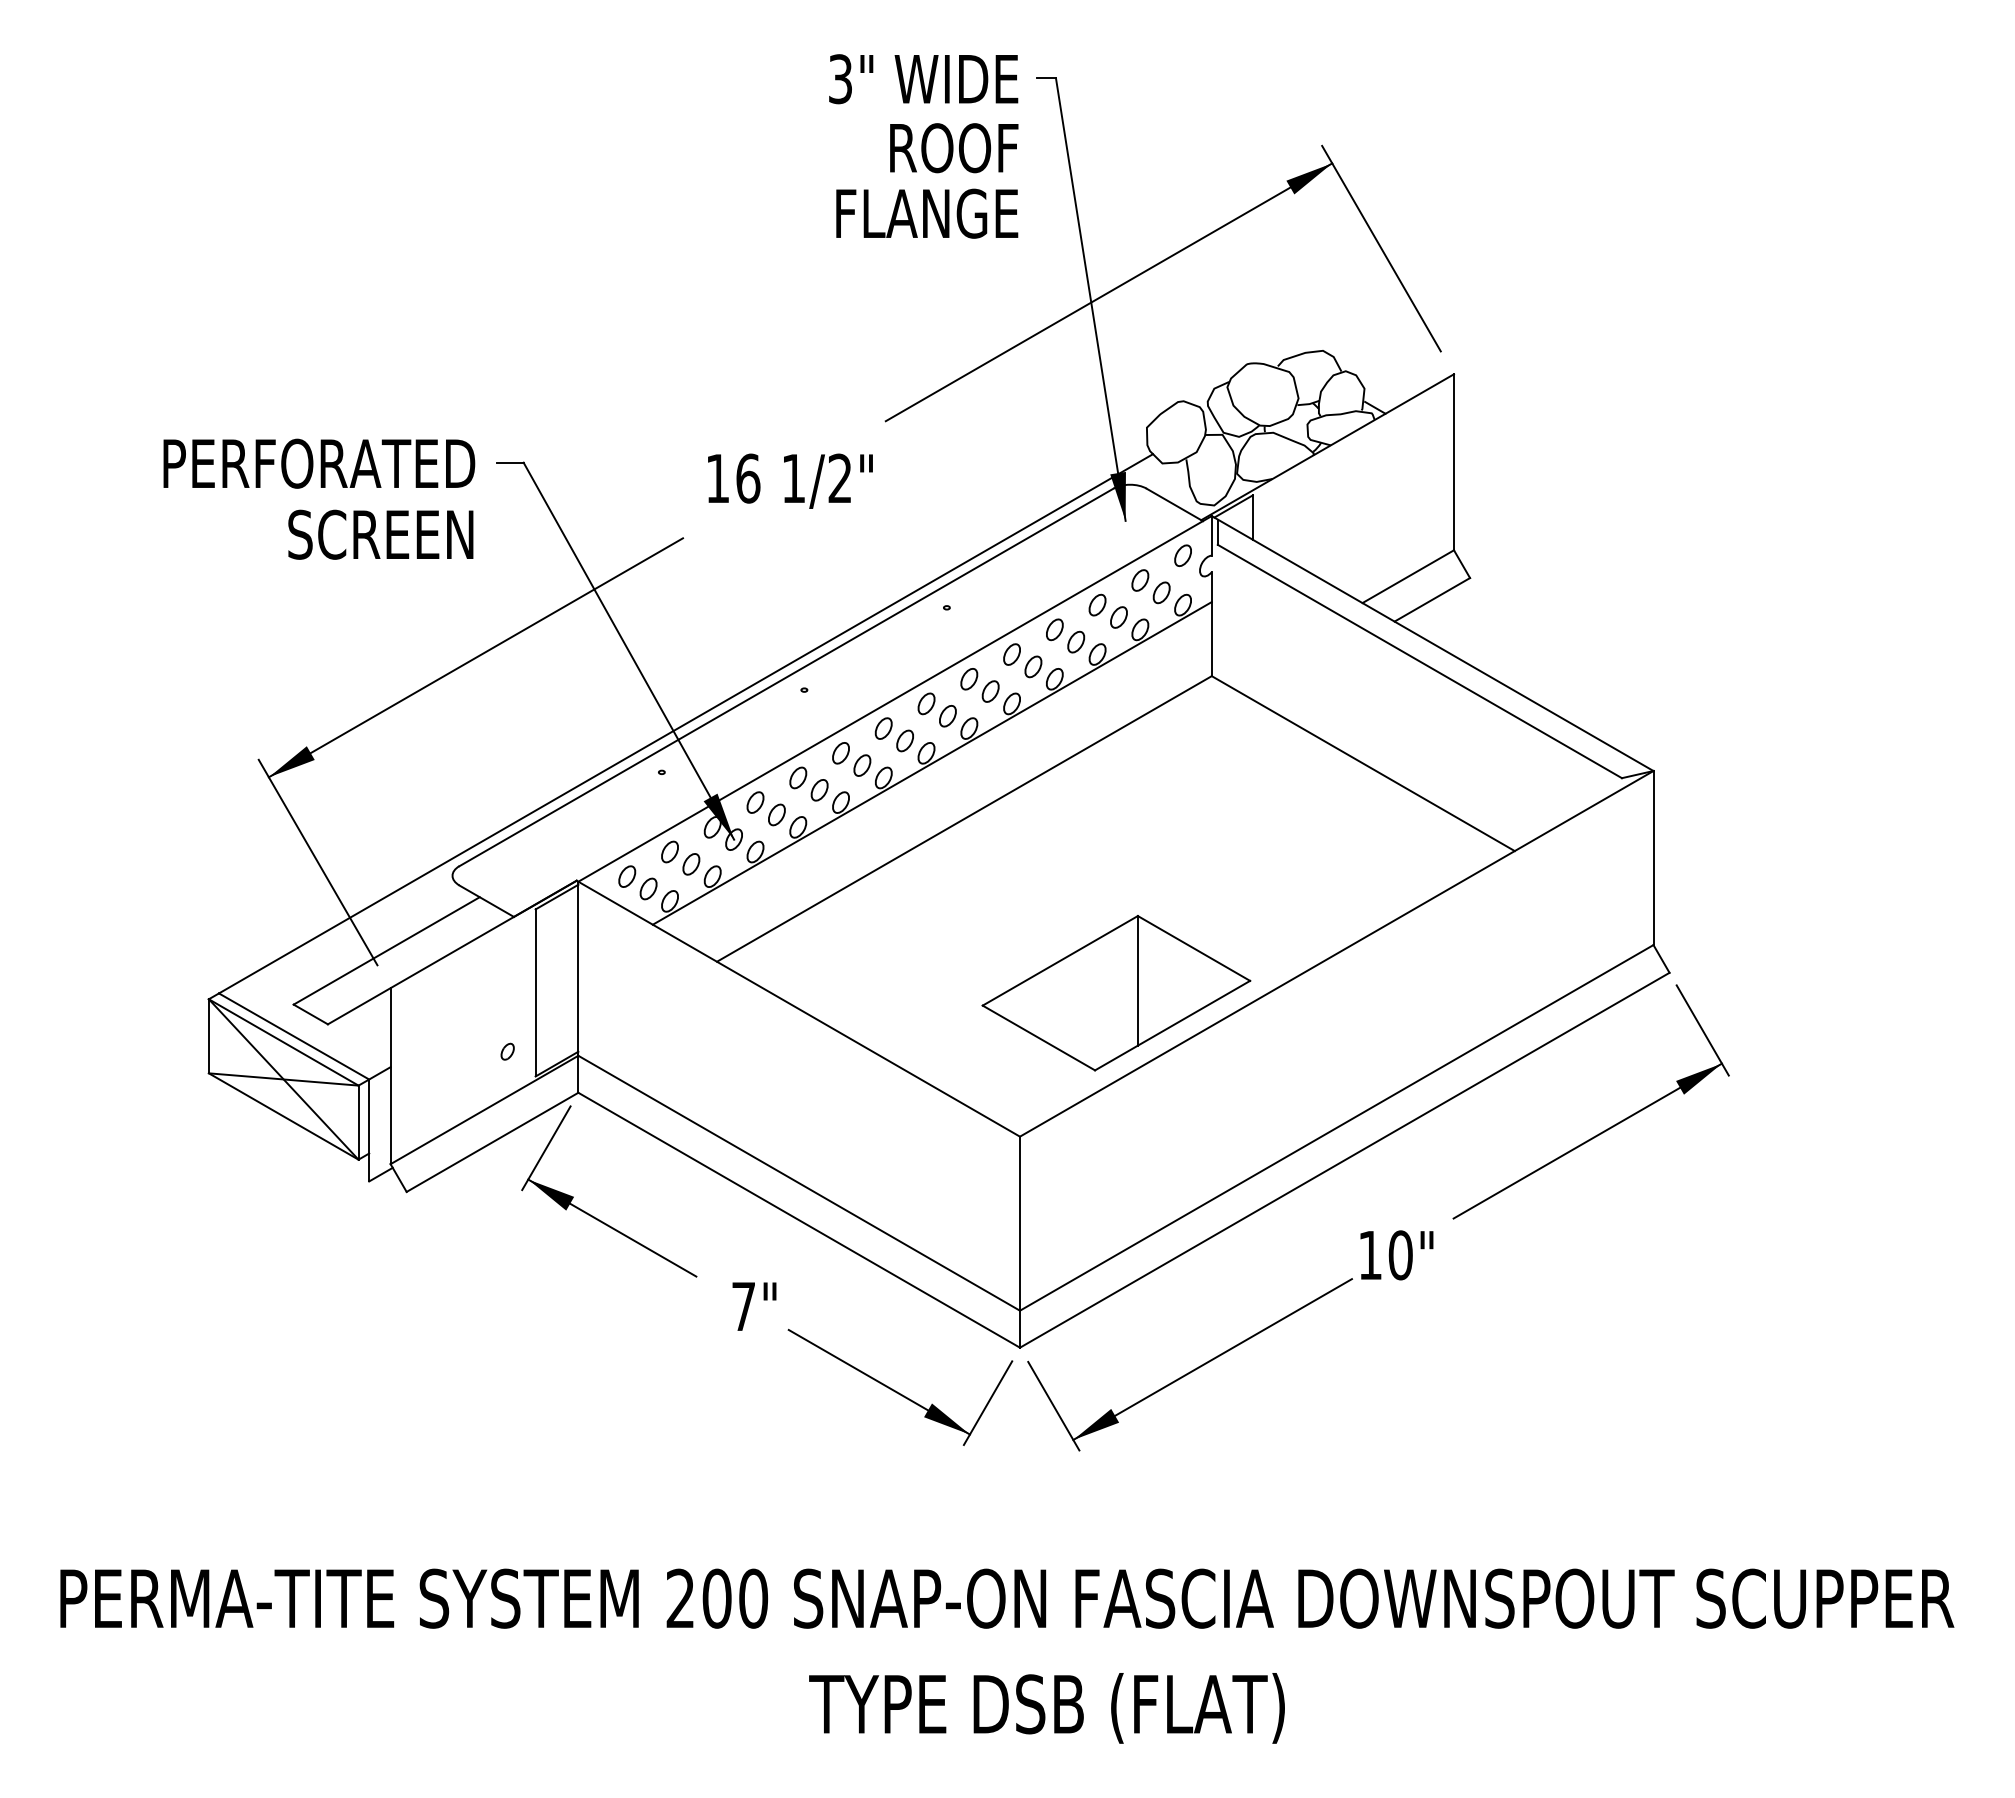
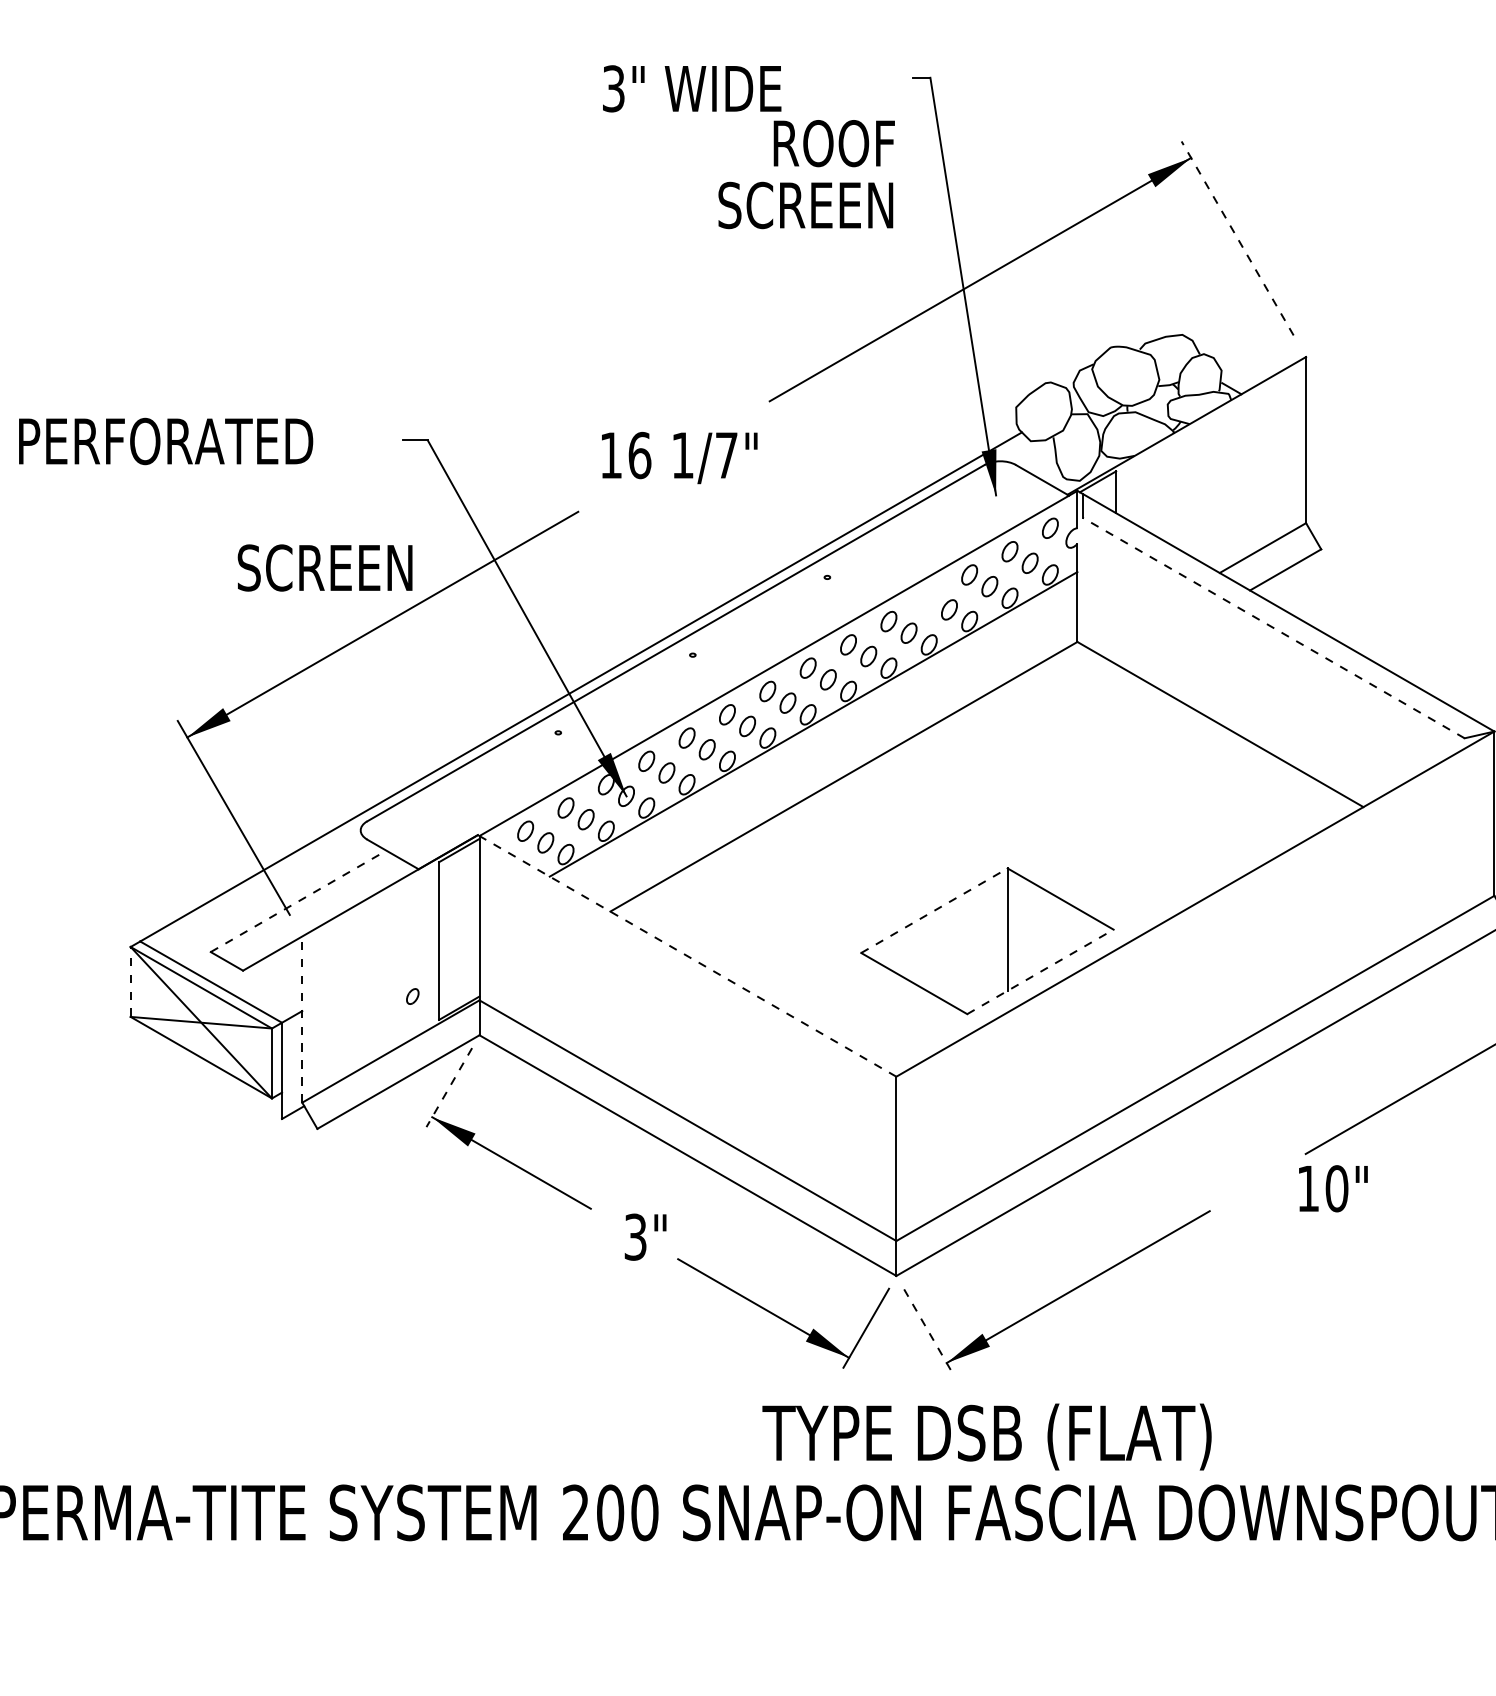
text: (923, 79) -> (692, 89), moved
text: (924, 213) -> (806, 205), FLANGE -> SCREEN
line: (1381, 248) -> (1237, 238), solid -> dashed
text: (319, 463) -> (166, 441), moved
text: (839, 477) -> (726, 454), 1/2" -> 1/7"
text: (380, 534) -> (324, 567), moved
circle: (1054, 629) -> (928, 597), removed
line: (1419, 661) -> (1273, 628), solid -> dashed
line: (387, 950) -> (299, 900), solid -> dashed
line: (1060, 960) -> (934, 910), solid -> dashed
line: (798, 1008) -> (687, 955), solid -> dashed
line: (1172, 1025) -> (1040, 971), solid -> dashed
line: (208, 1035) -> (130, 981), solid -> dashed
line: (390, 1075) -> (302, 1018), solid -> dashed
line: (546, 1148) -> (449, 1087), solid -> dashed
text: (1396, 1255) -> (1332, 1188), moved
text: (743, 1306) -> (635, 1237), 7" -> 3"
line: (1054, 1406) -> (928, 1331), solid -> dashed
text: (1046, 1708) -> (986, 1437), moved

